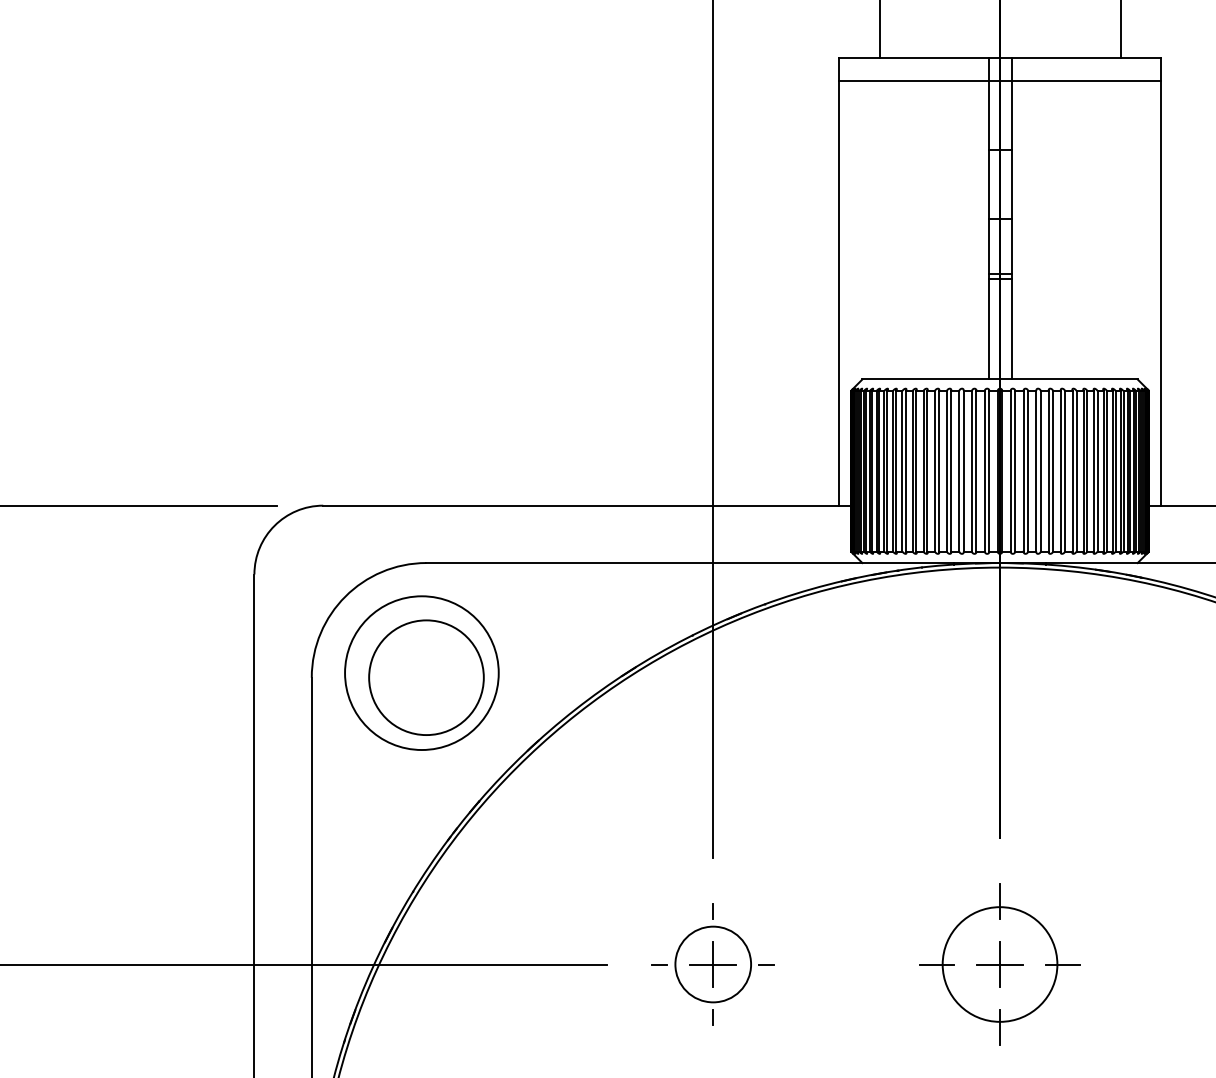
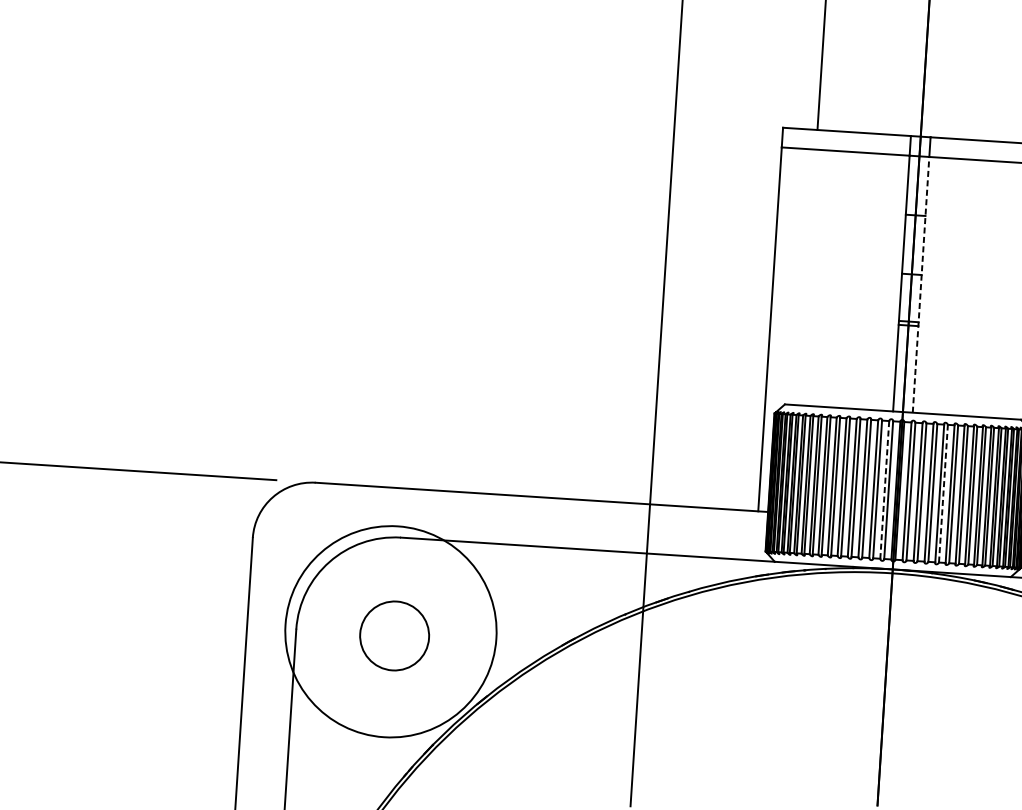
line: (1011, 229) -> (921, 284), solid -> dashed
line: (1053, 470) -> (943, 493), solid -> dashed
line: (984, 471) -> (884, 490), solid -> dashed
circle: (421, 673) -> (390, 632), size x1.6
circle: (426, 677) -> (394, 635), size x0.7

